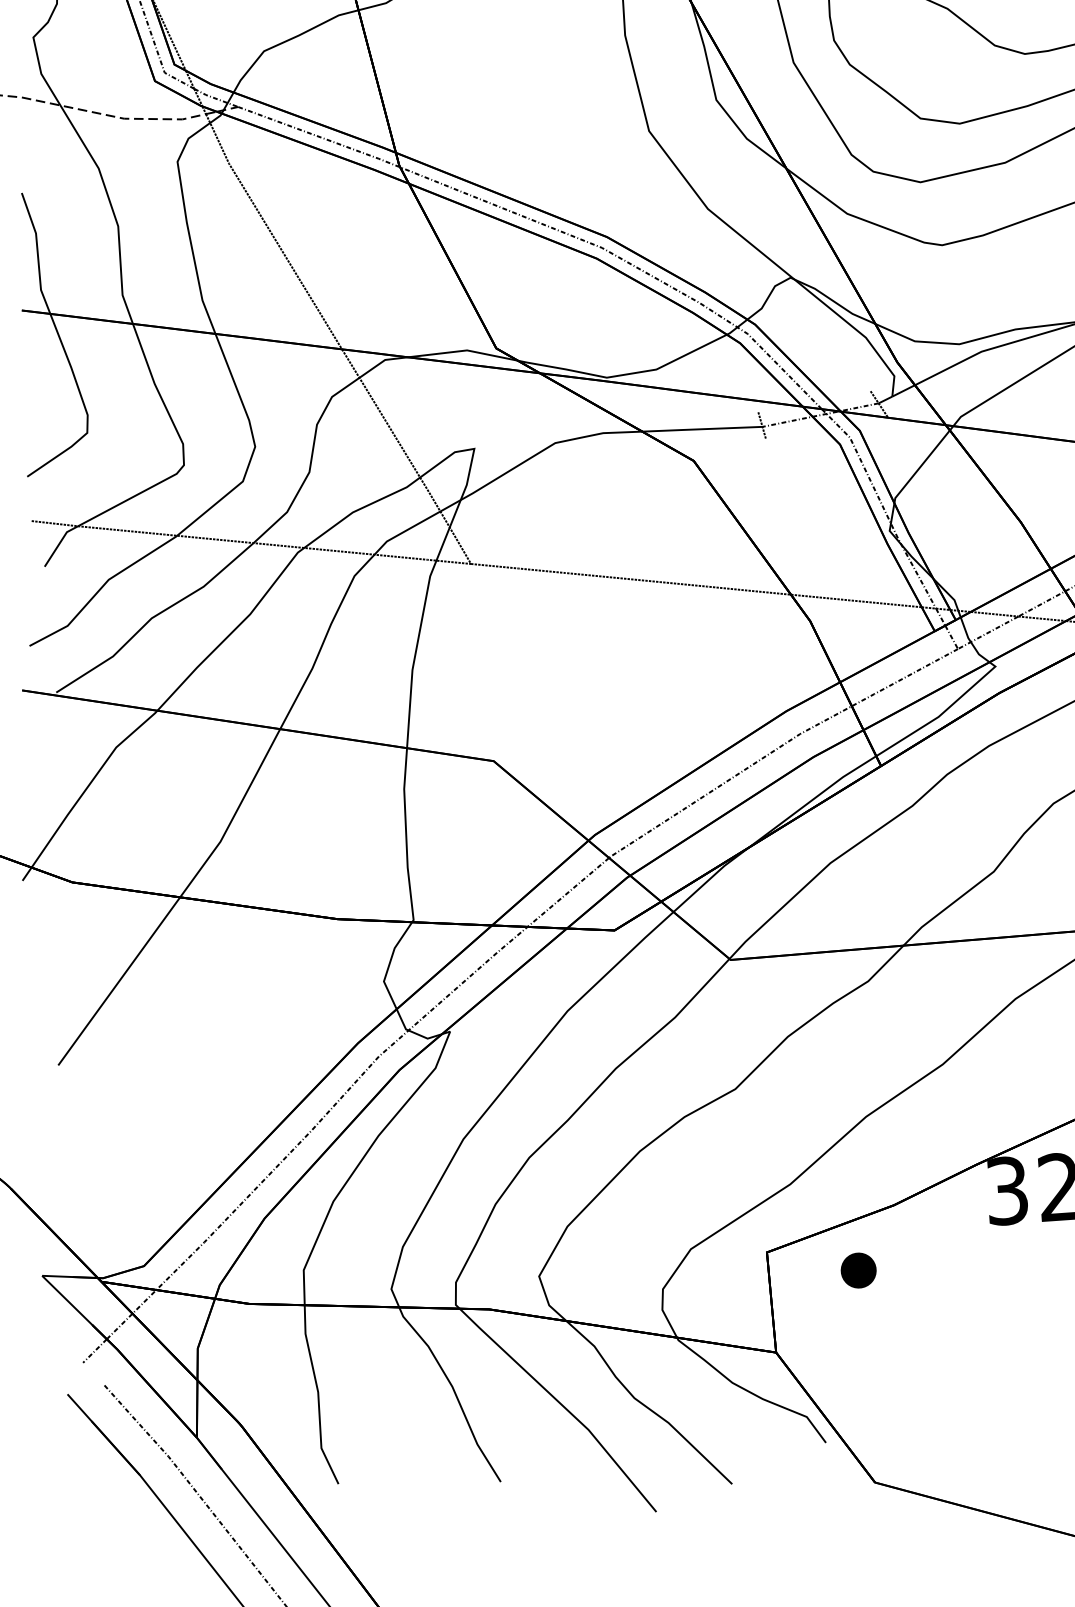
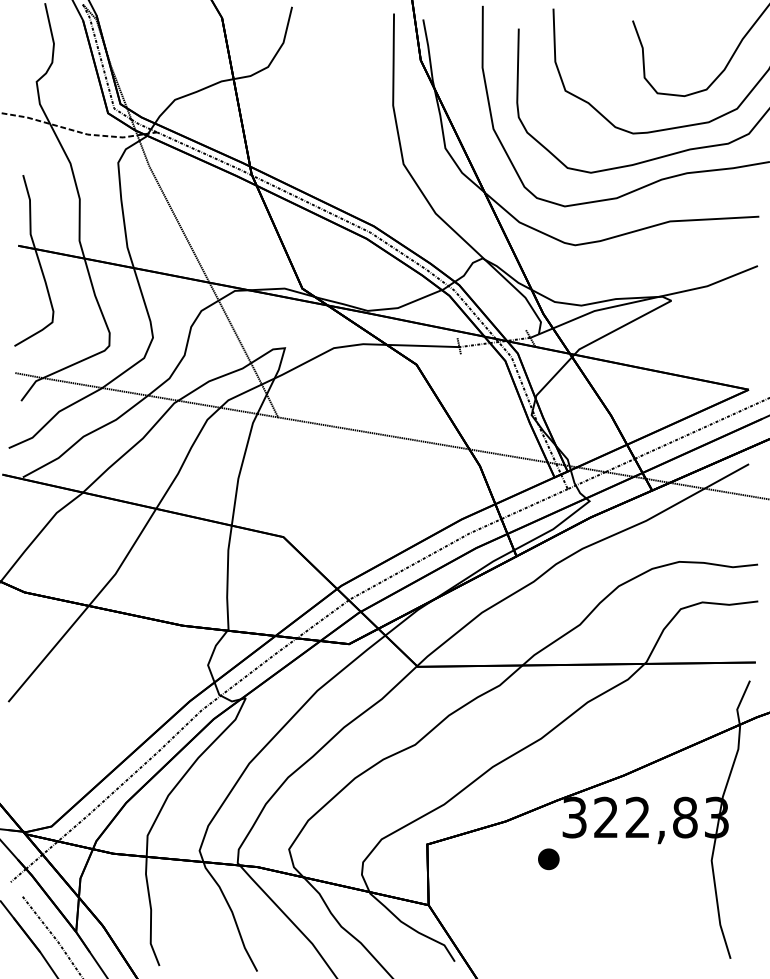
part: (858, 1270) -> (548, 859), moved

